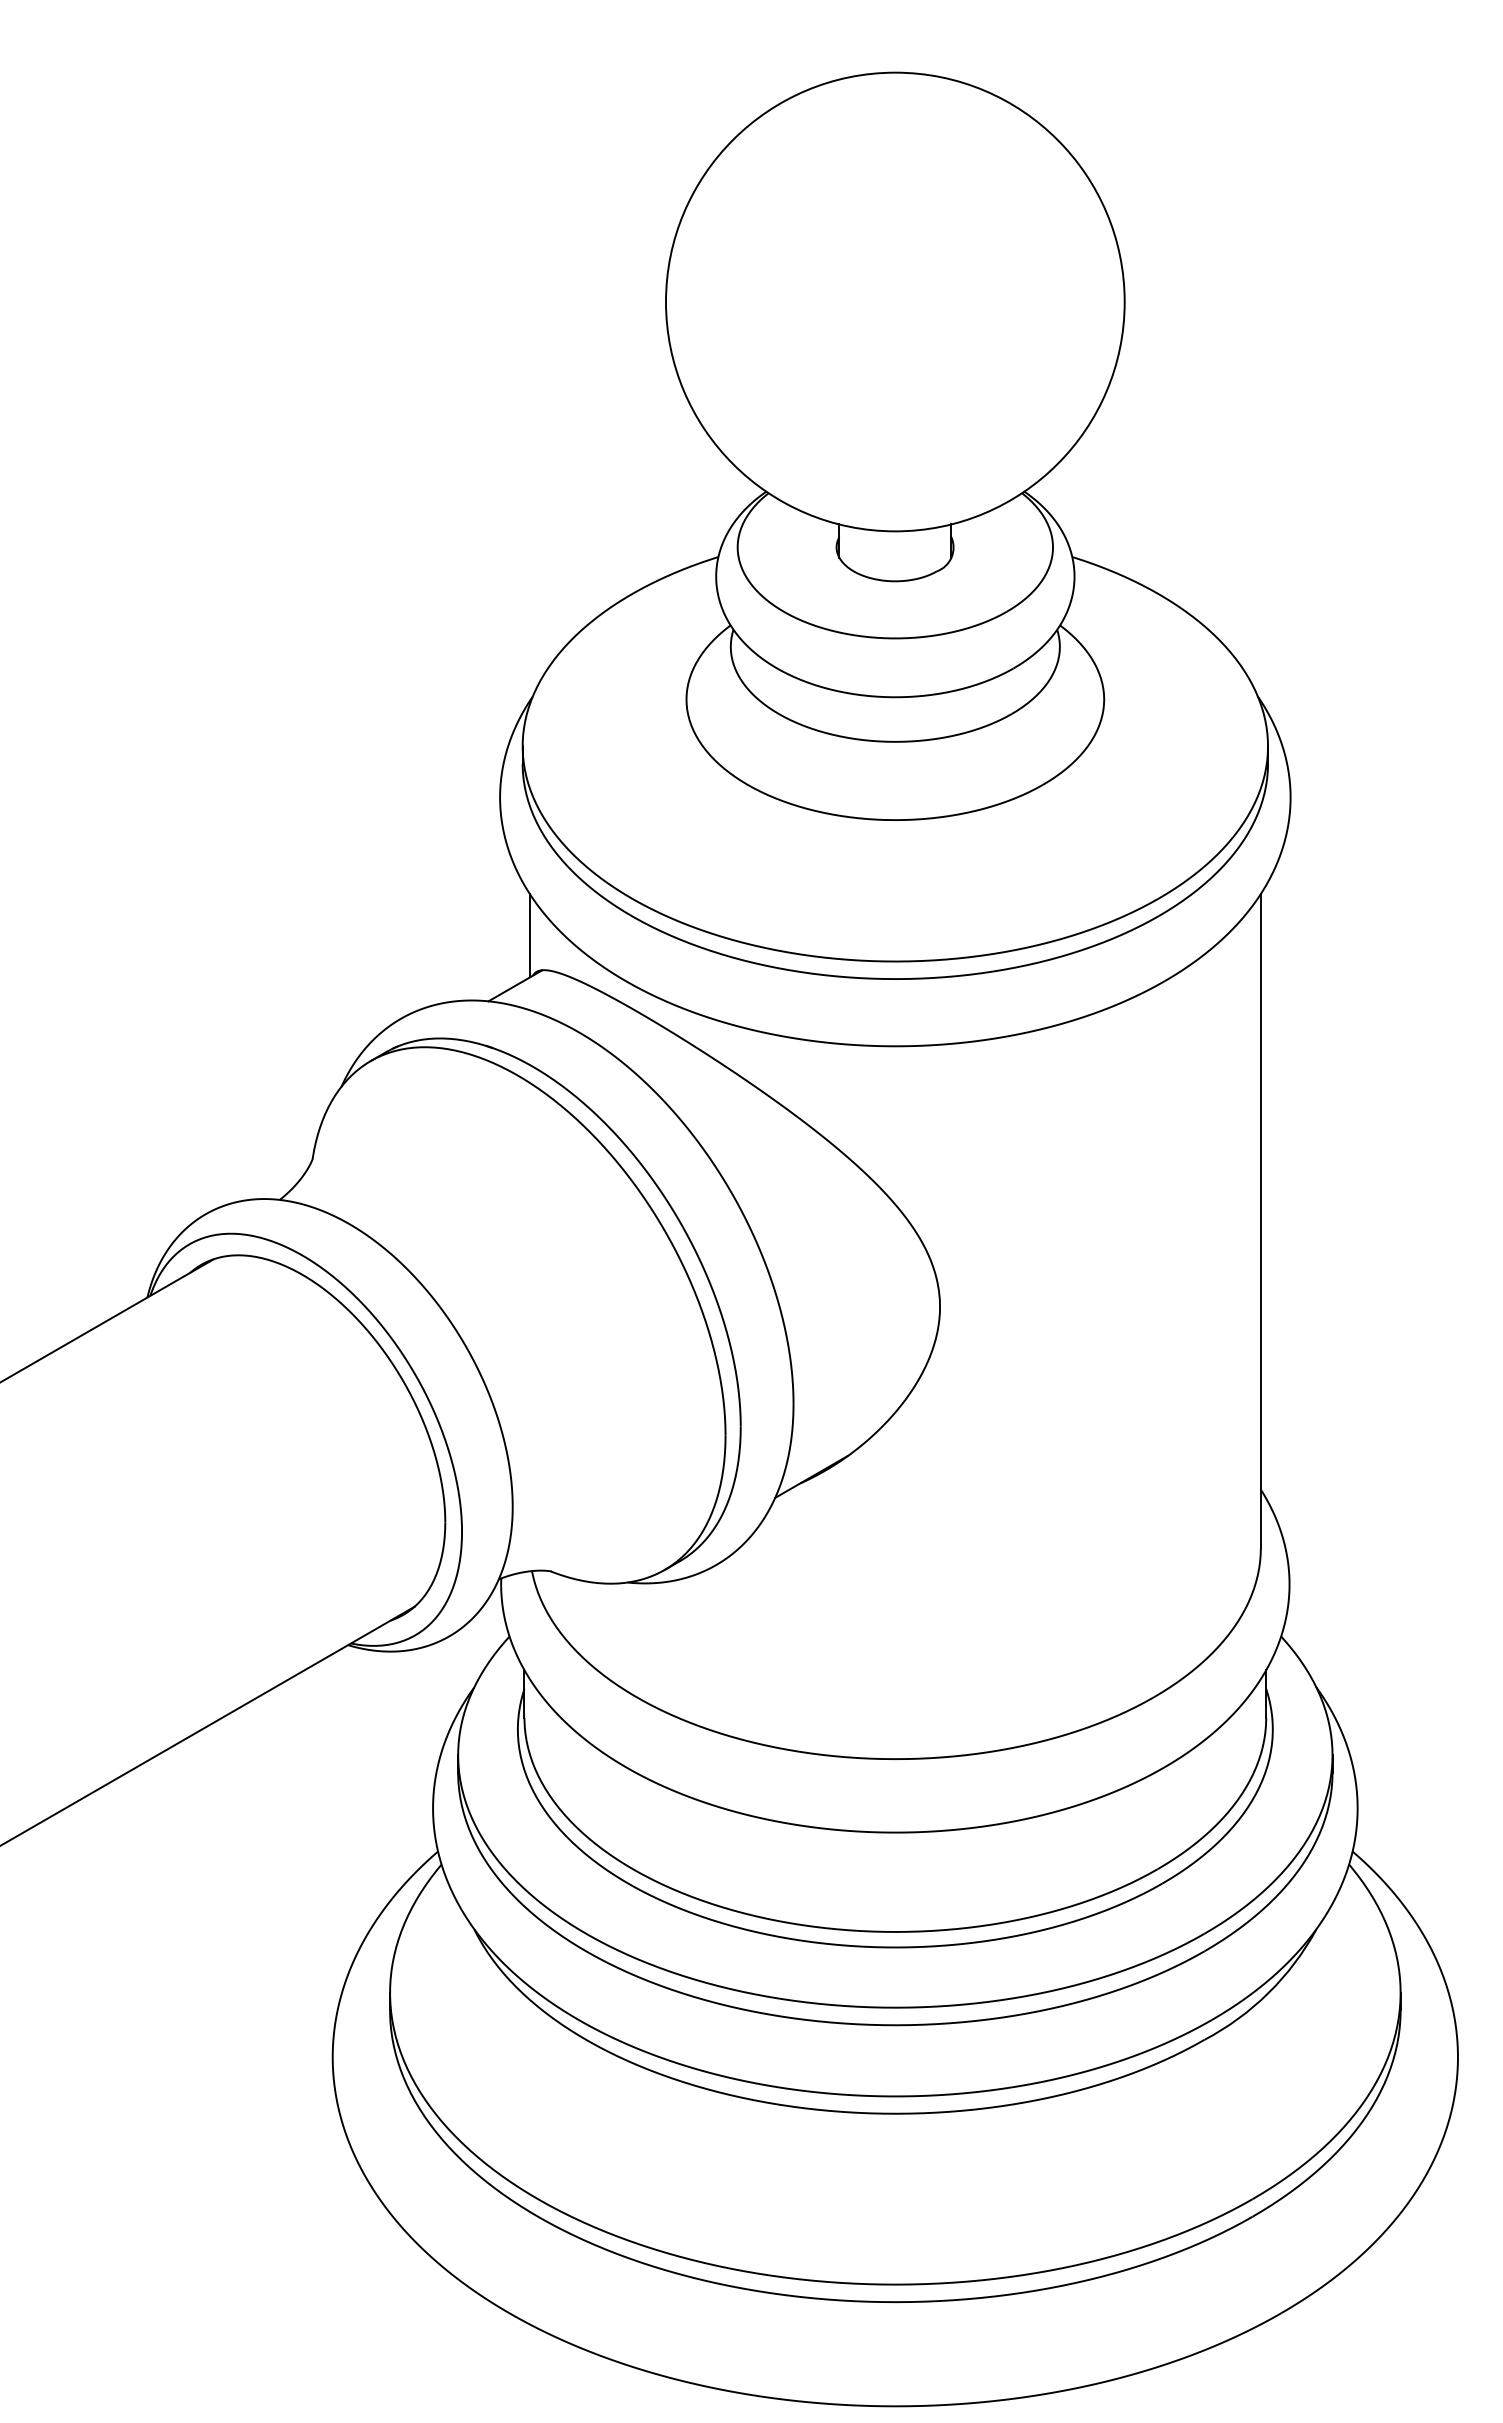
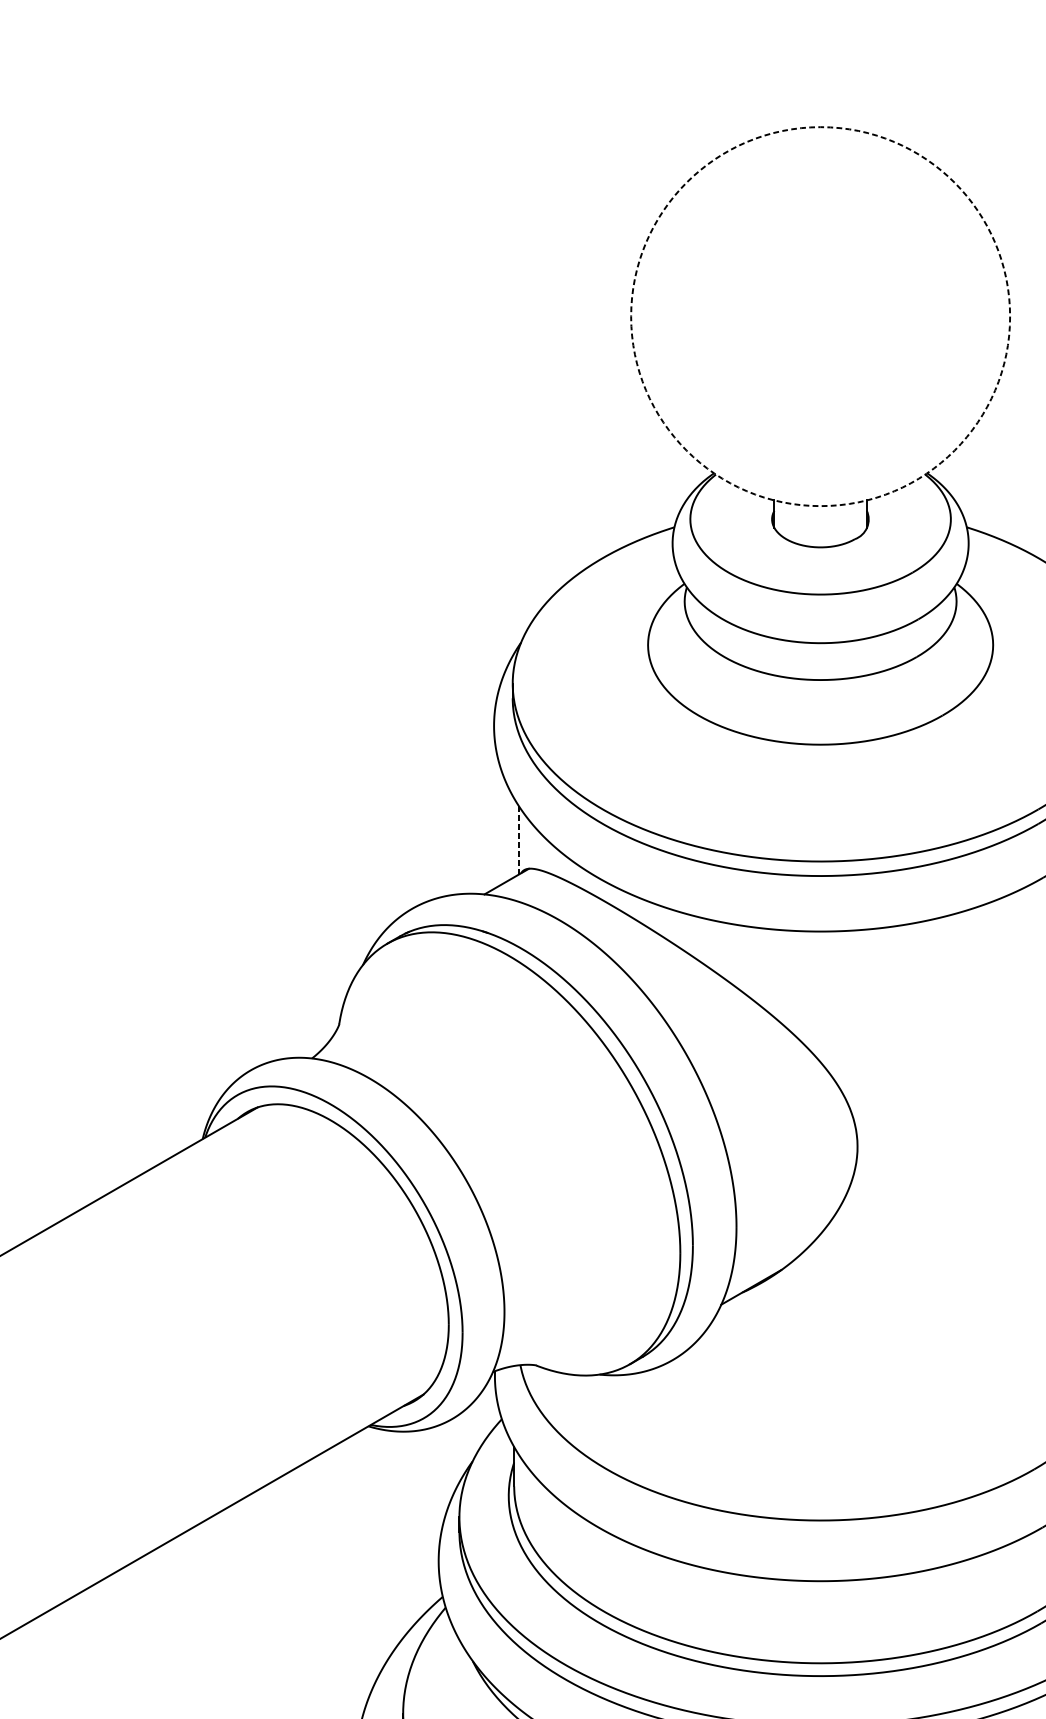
circle: (895, 301) -> (820, 316), solid -> dashed
line: (529, 935) -> (518, 840), solid -> dashed

